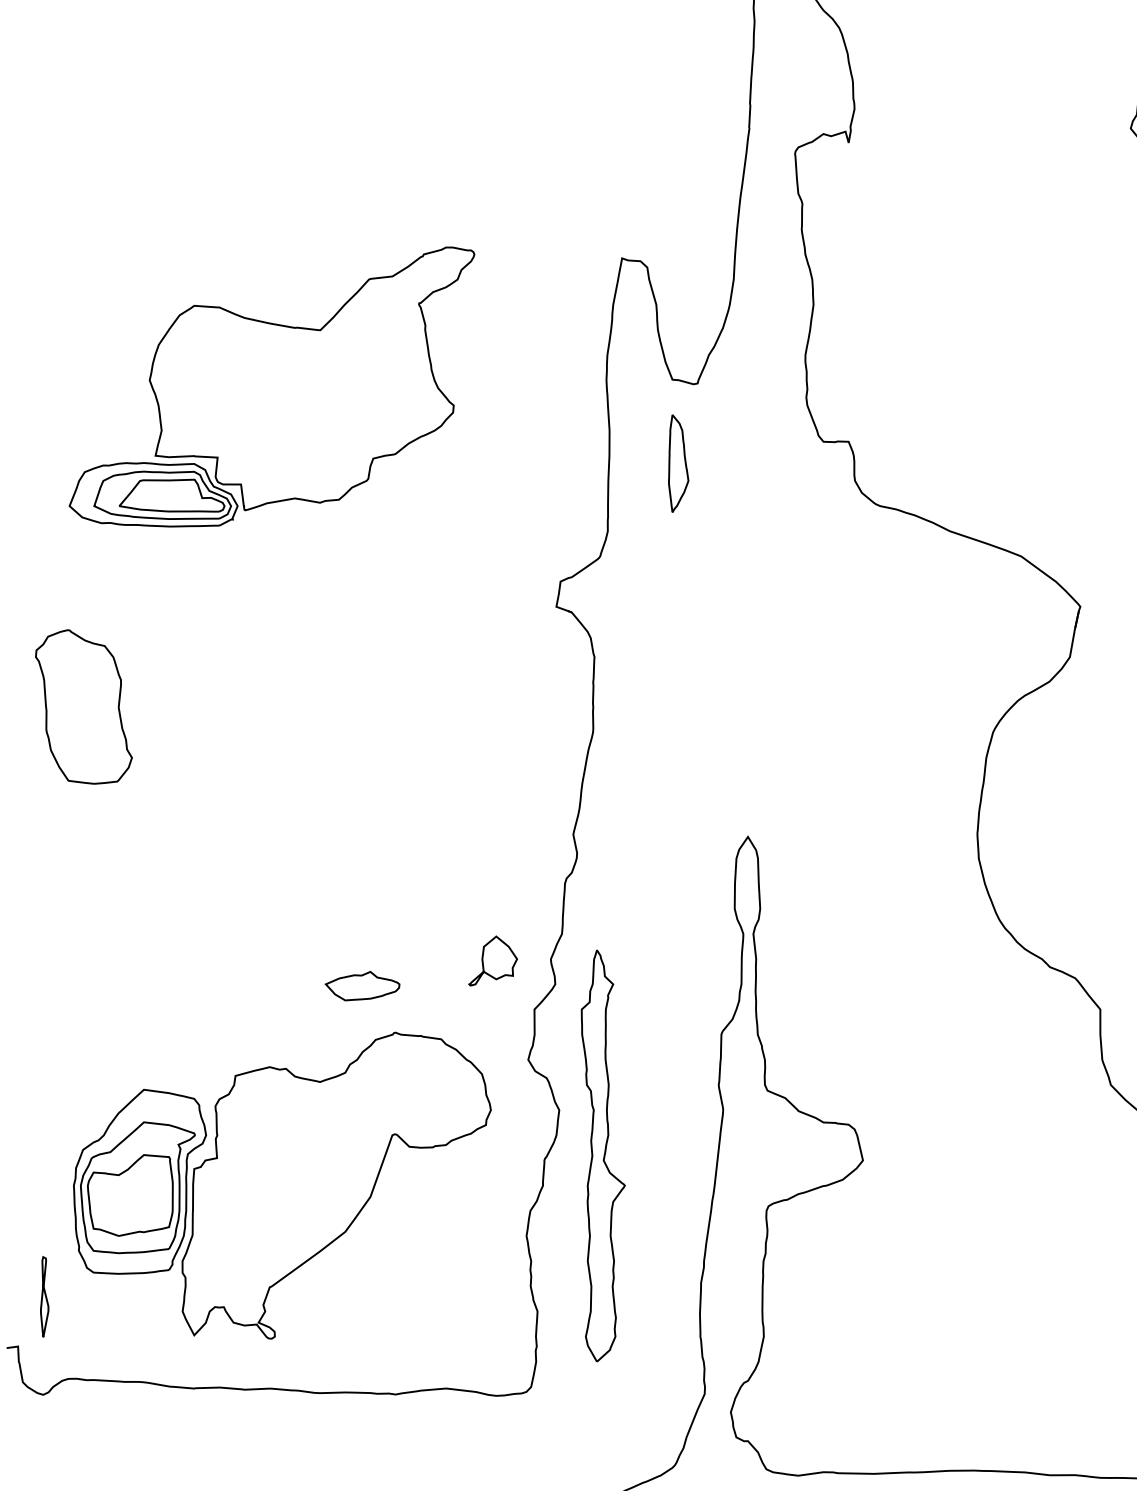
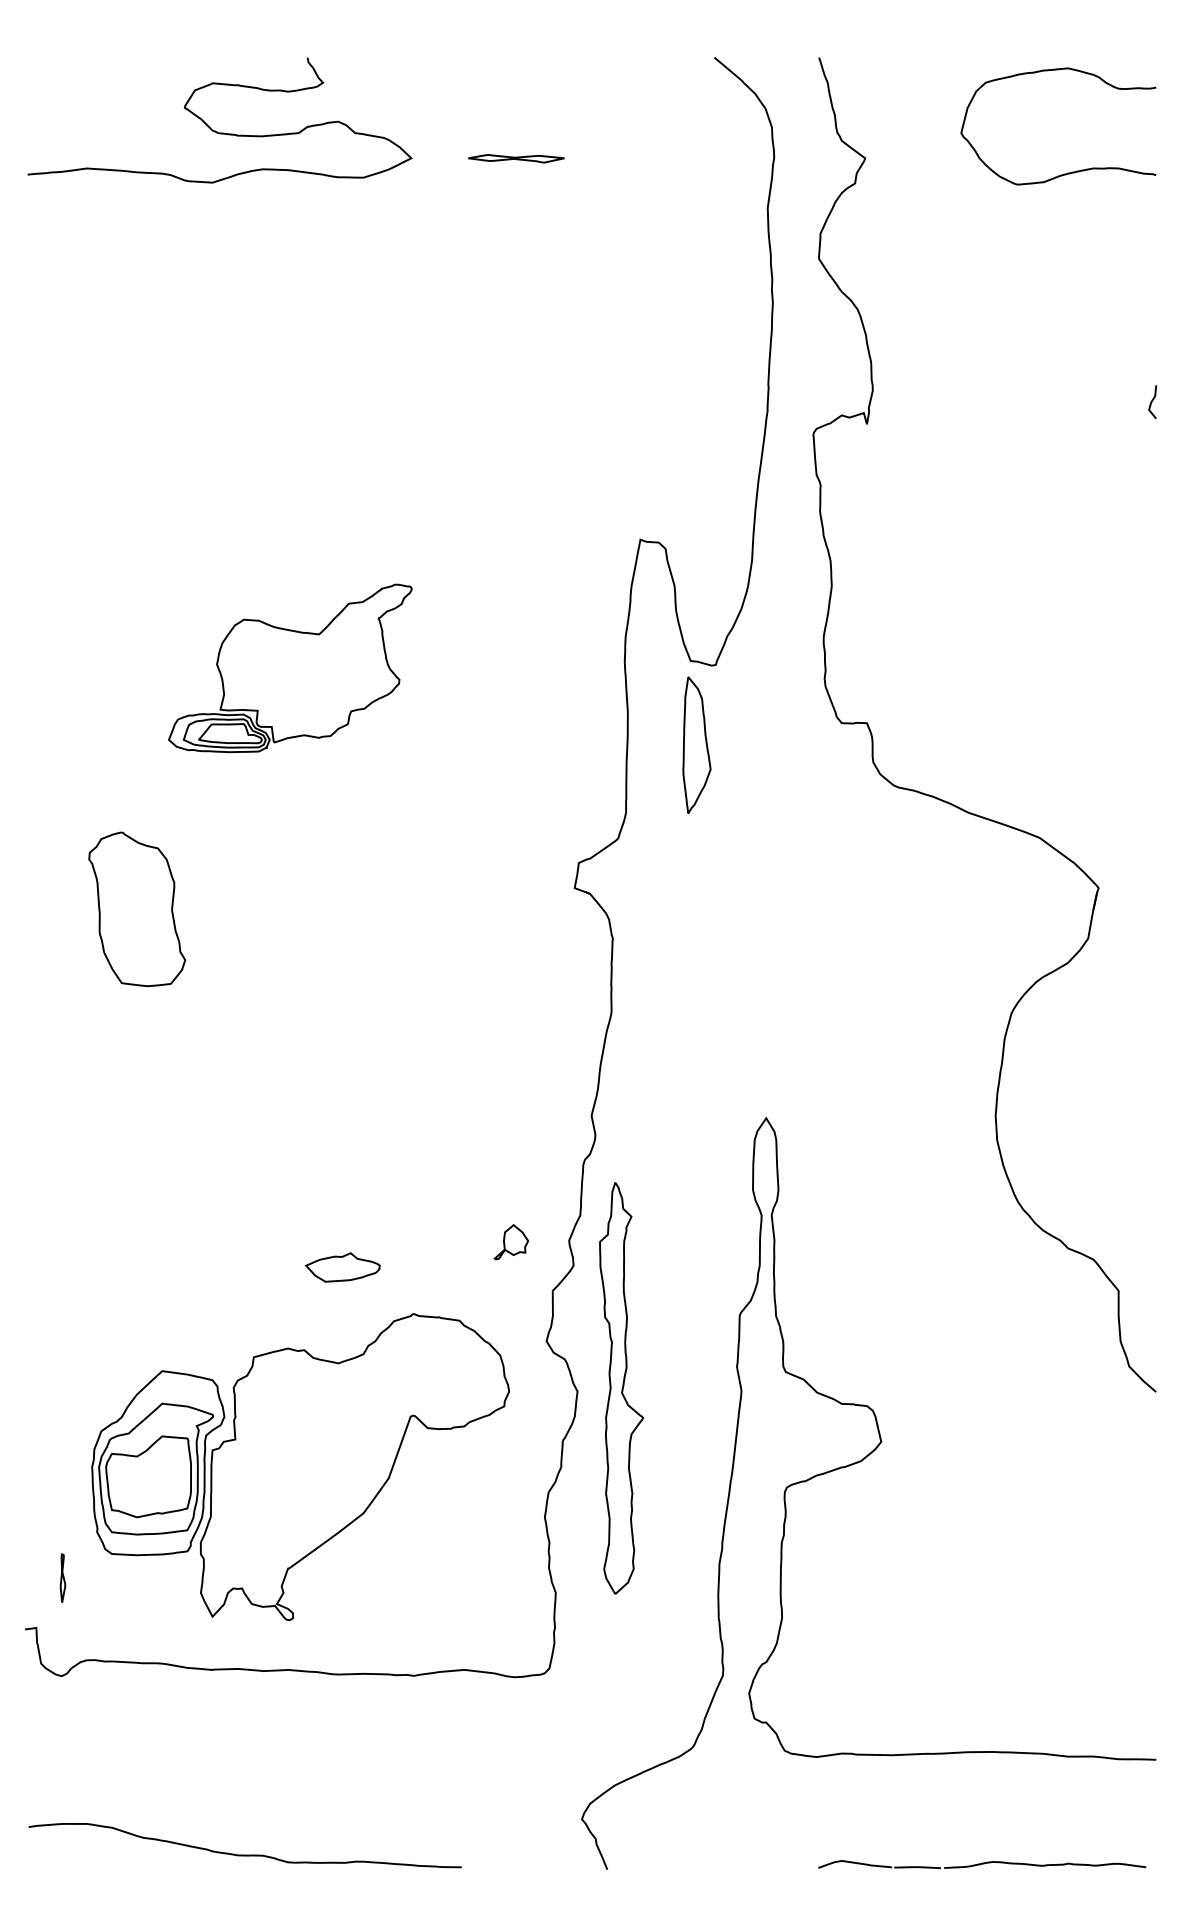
part: (272, 387) -> (290, 668), size x0.6
part: (678, 463) -> (696, 744), size x1.4
part: (84, 707) -> (137, 909), moved
part: (493, 960) -> (511, 1241), size x0.7
part: (362, 986) -> (342, 1267), moved
part: (603, 1156) -> (621, 1388), moved
part: (44, 1296) -> (62, 1577), size x0.6

